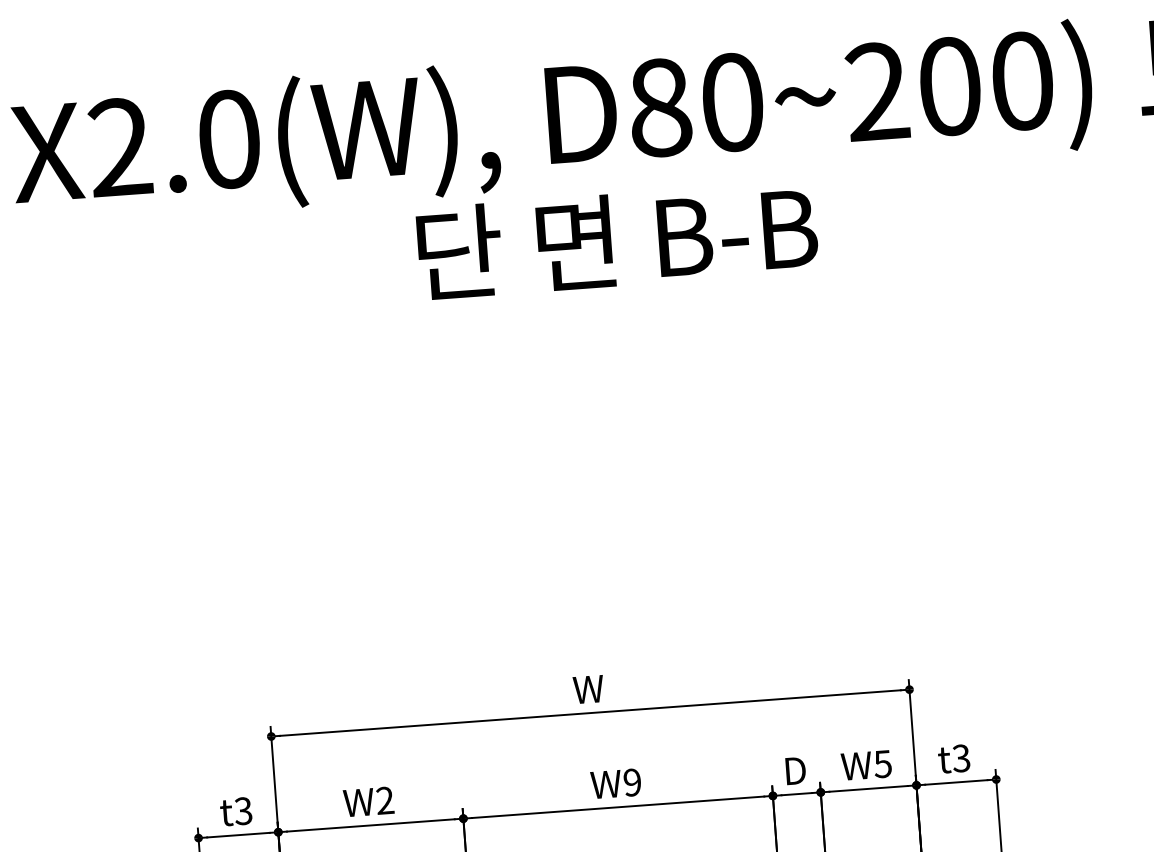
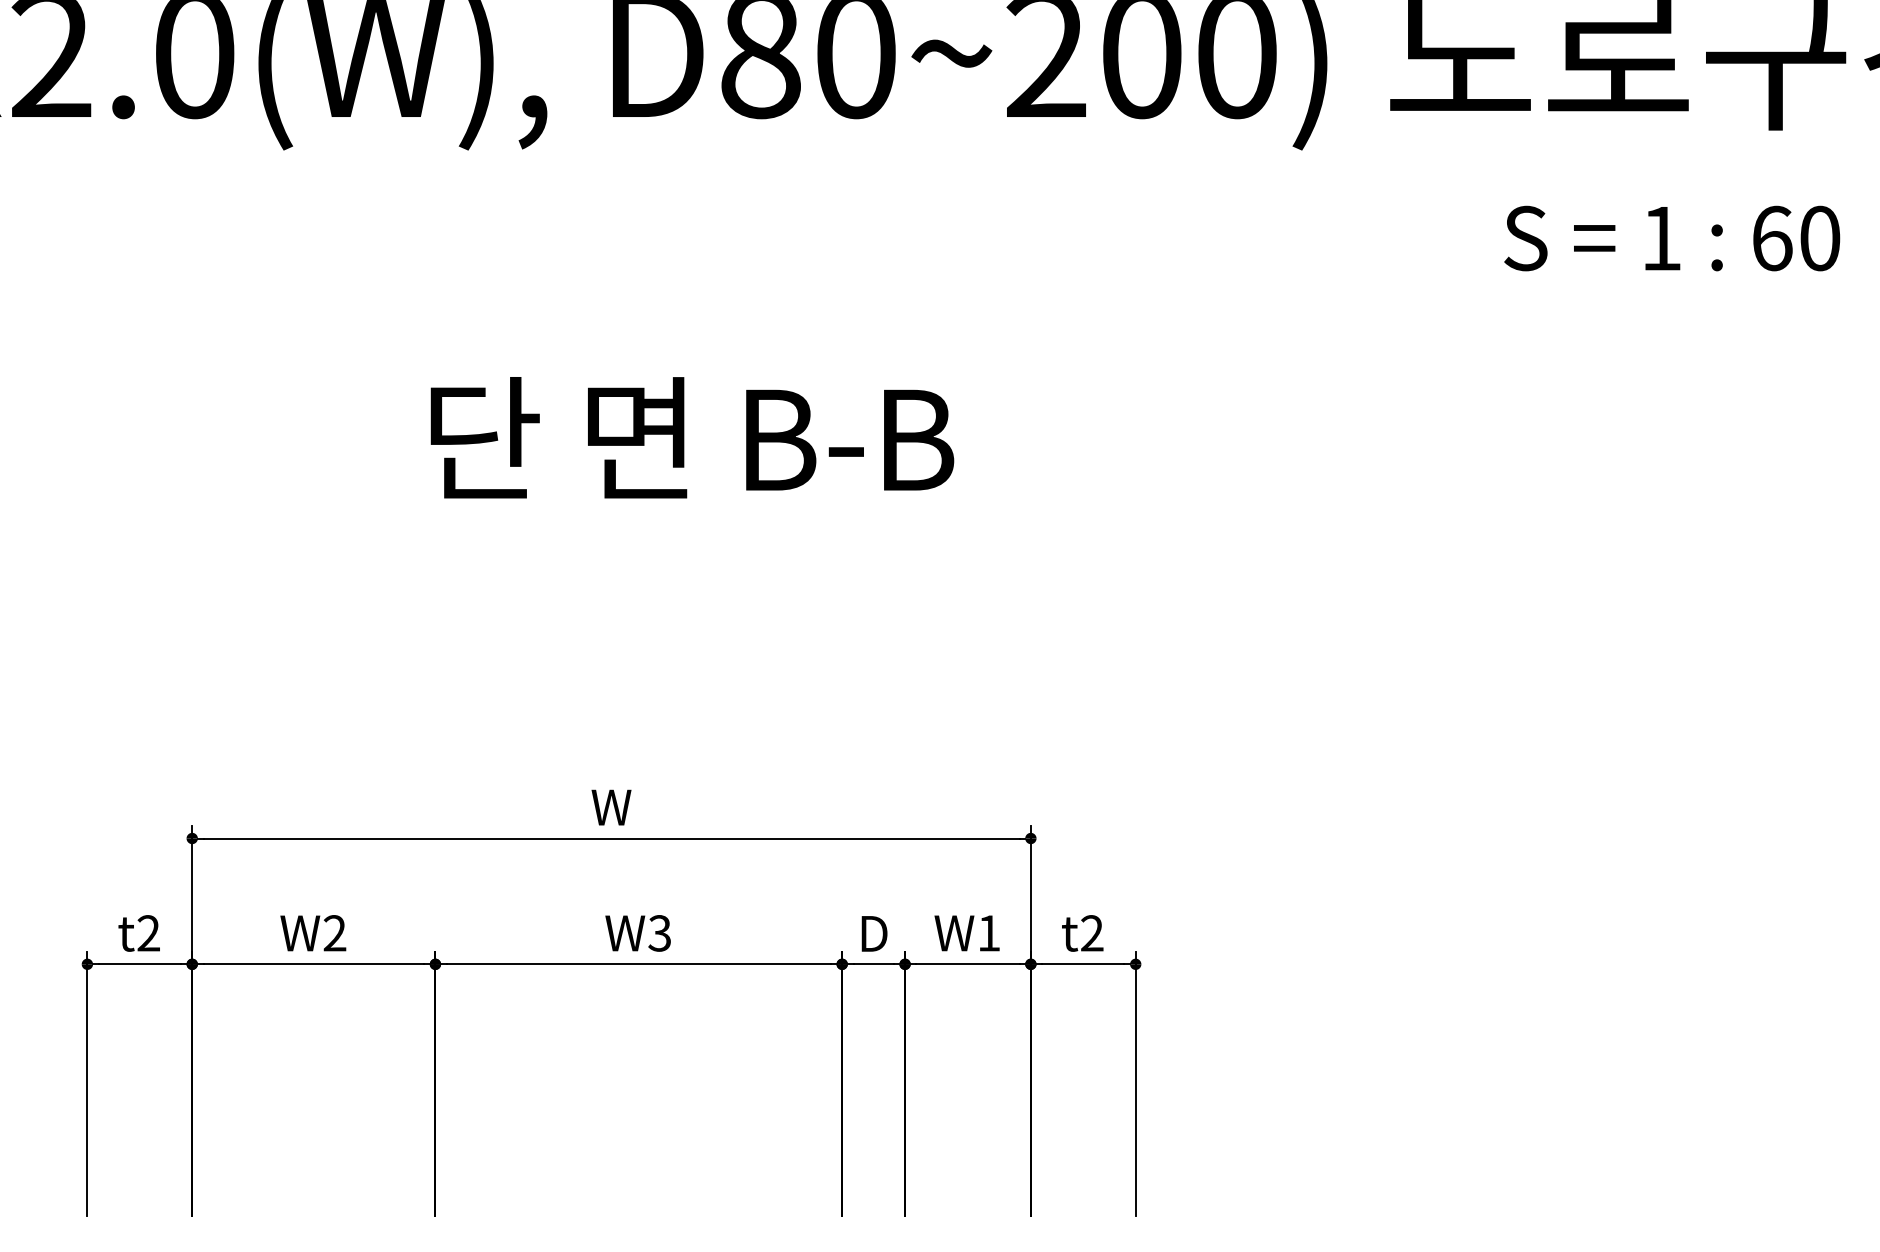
text: (617, 239) -> (692, 437), moved
text: (960, 758) -> (1091, 933), t3 -> t2
text: (882, 764) -> (988, 933), W5 -> W1
text: (632, 782) -> (659, 933), W9 -> W3
text: (243, 811) -> (148, 933), t3 -> t2

